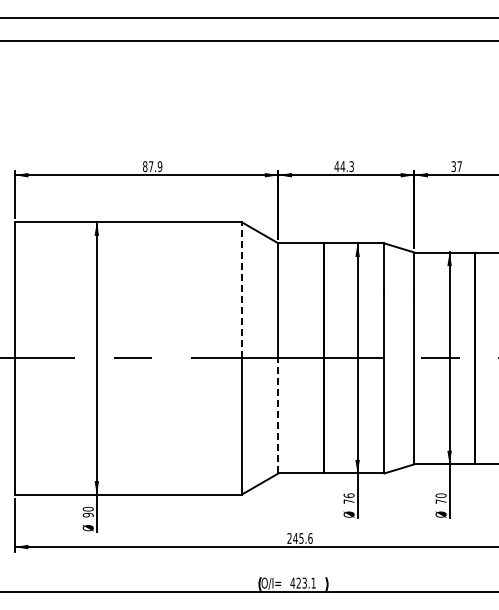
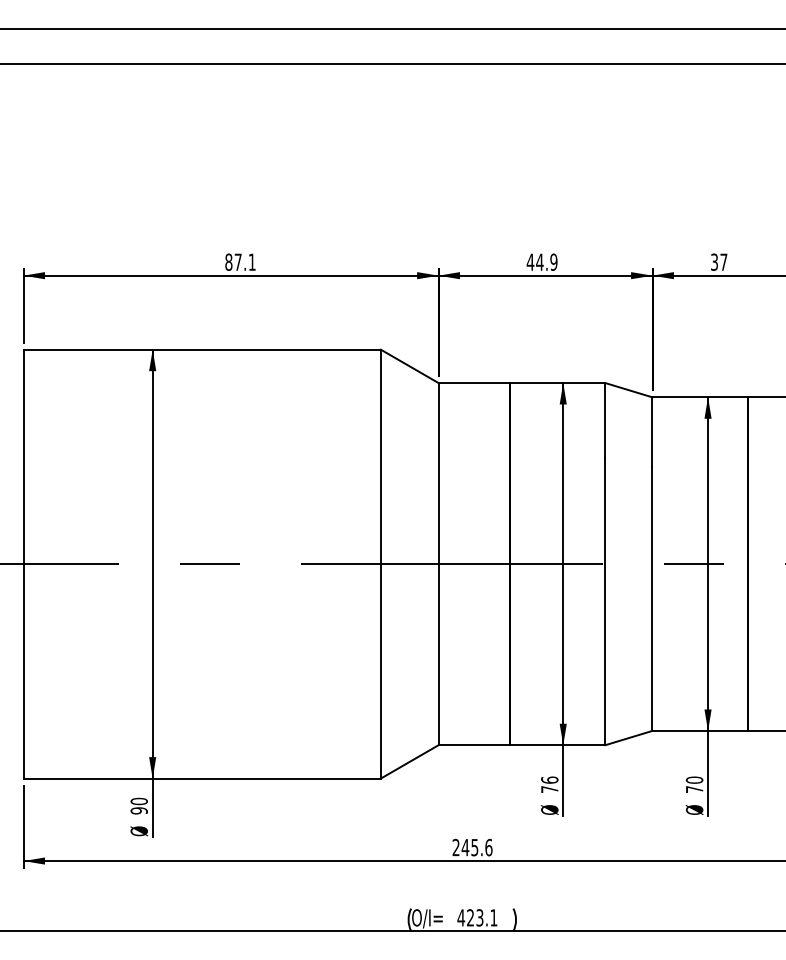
text: (159, 166) -> (251, 261), 87.9 -> 87.1
text: (351, 166) -> (553, 261), 44.3 -> 44.9
line: (241, 289) -> (380, 455), dashed -> solid
line: (278, 415) -> (438, 653), dashed -> solid

